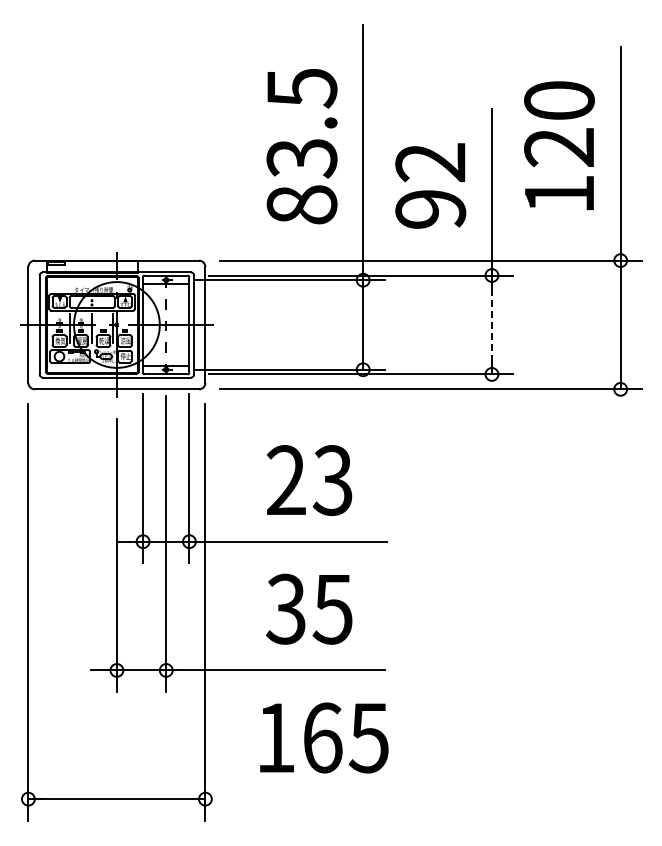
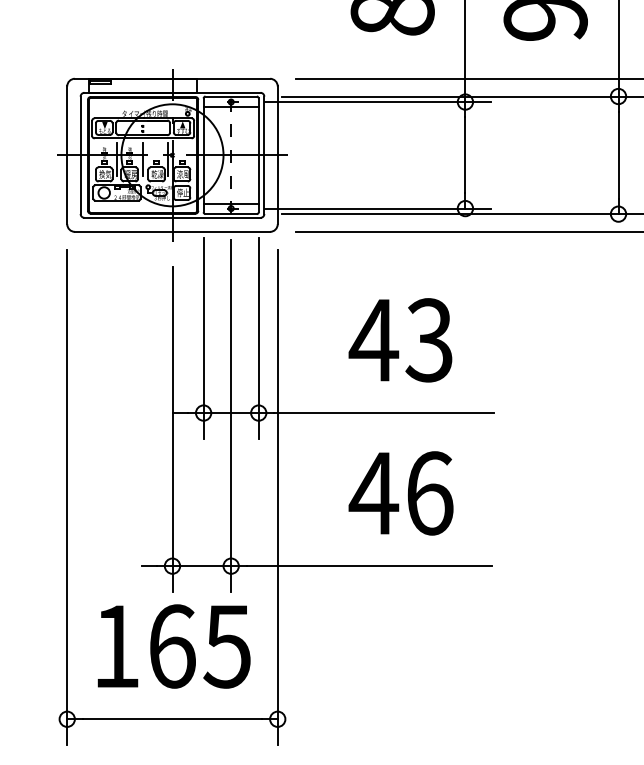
line: (491, 324) -> (617, 154), dashed -> solid
text: (286, 479) -> (374, 339), 23 -> 43
text: (309, 608) -> (401, 492), 35 -> 46
text: (324, 737) -> (174, 645), moved

